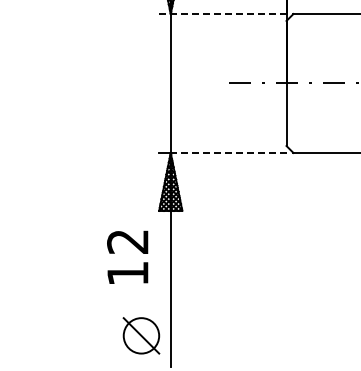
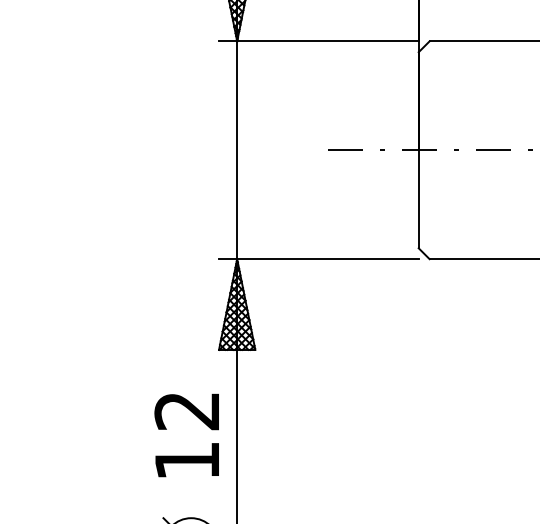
line: (222, 14) -> (318, 42), dashed -> solid
line: (228, 152) -> (327, 258), dashed -> solid
text: (127, 256) -> (186, 434), moved

